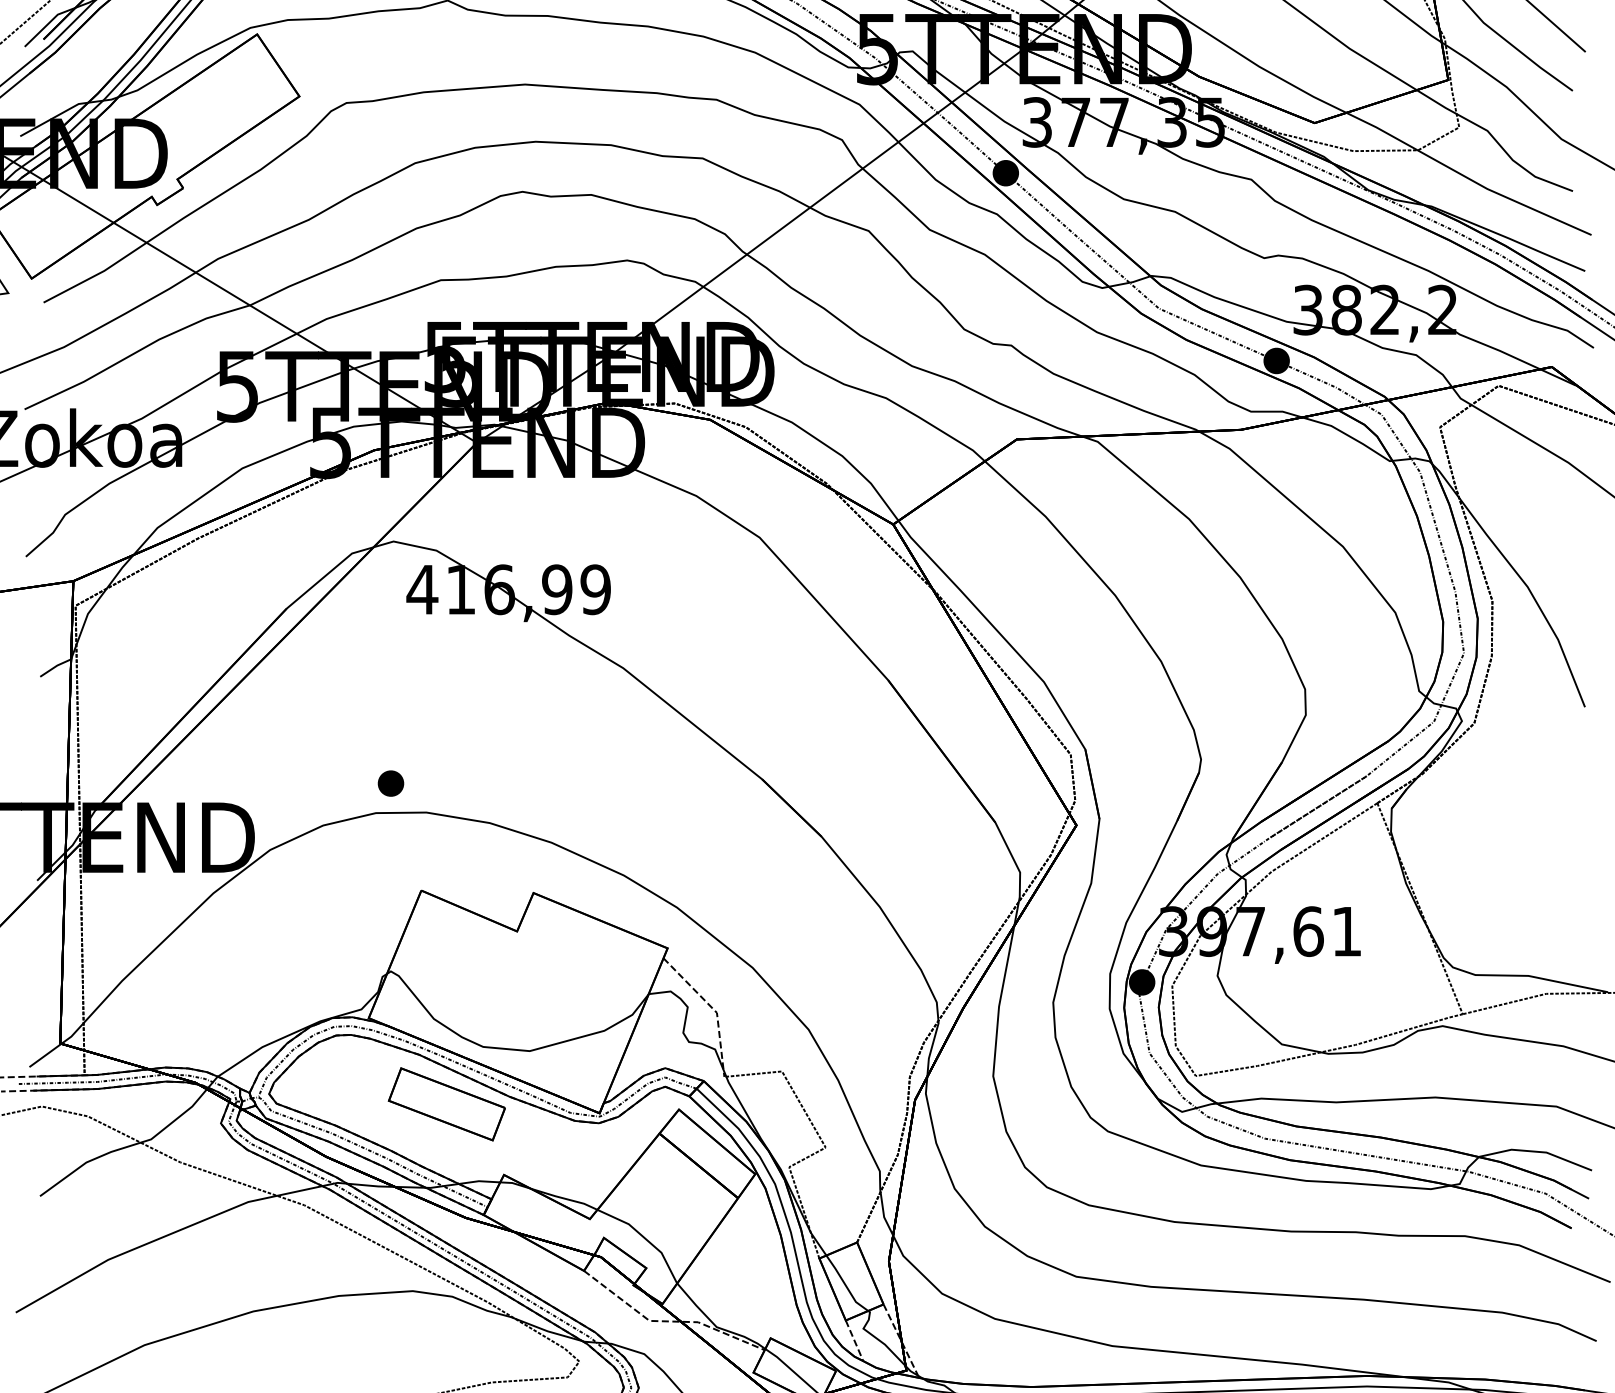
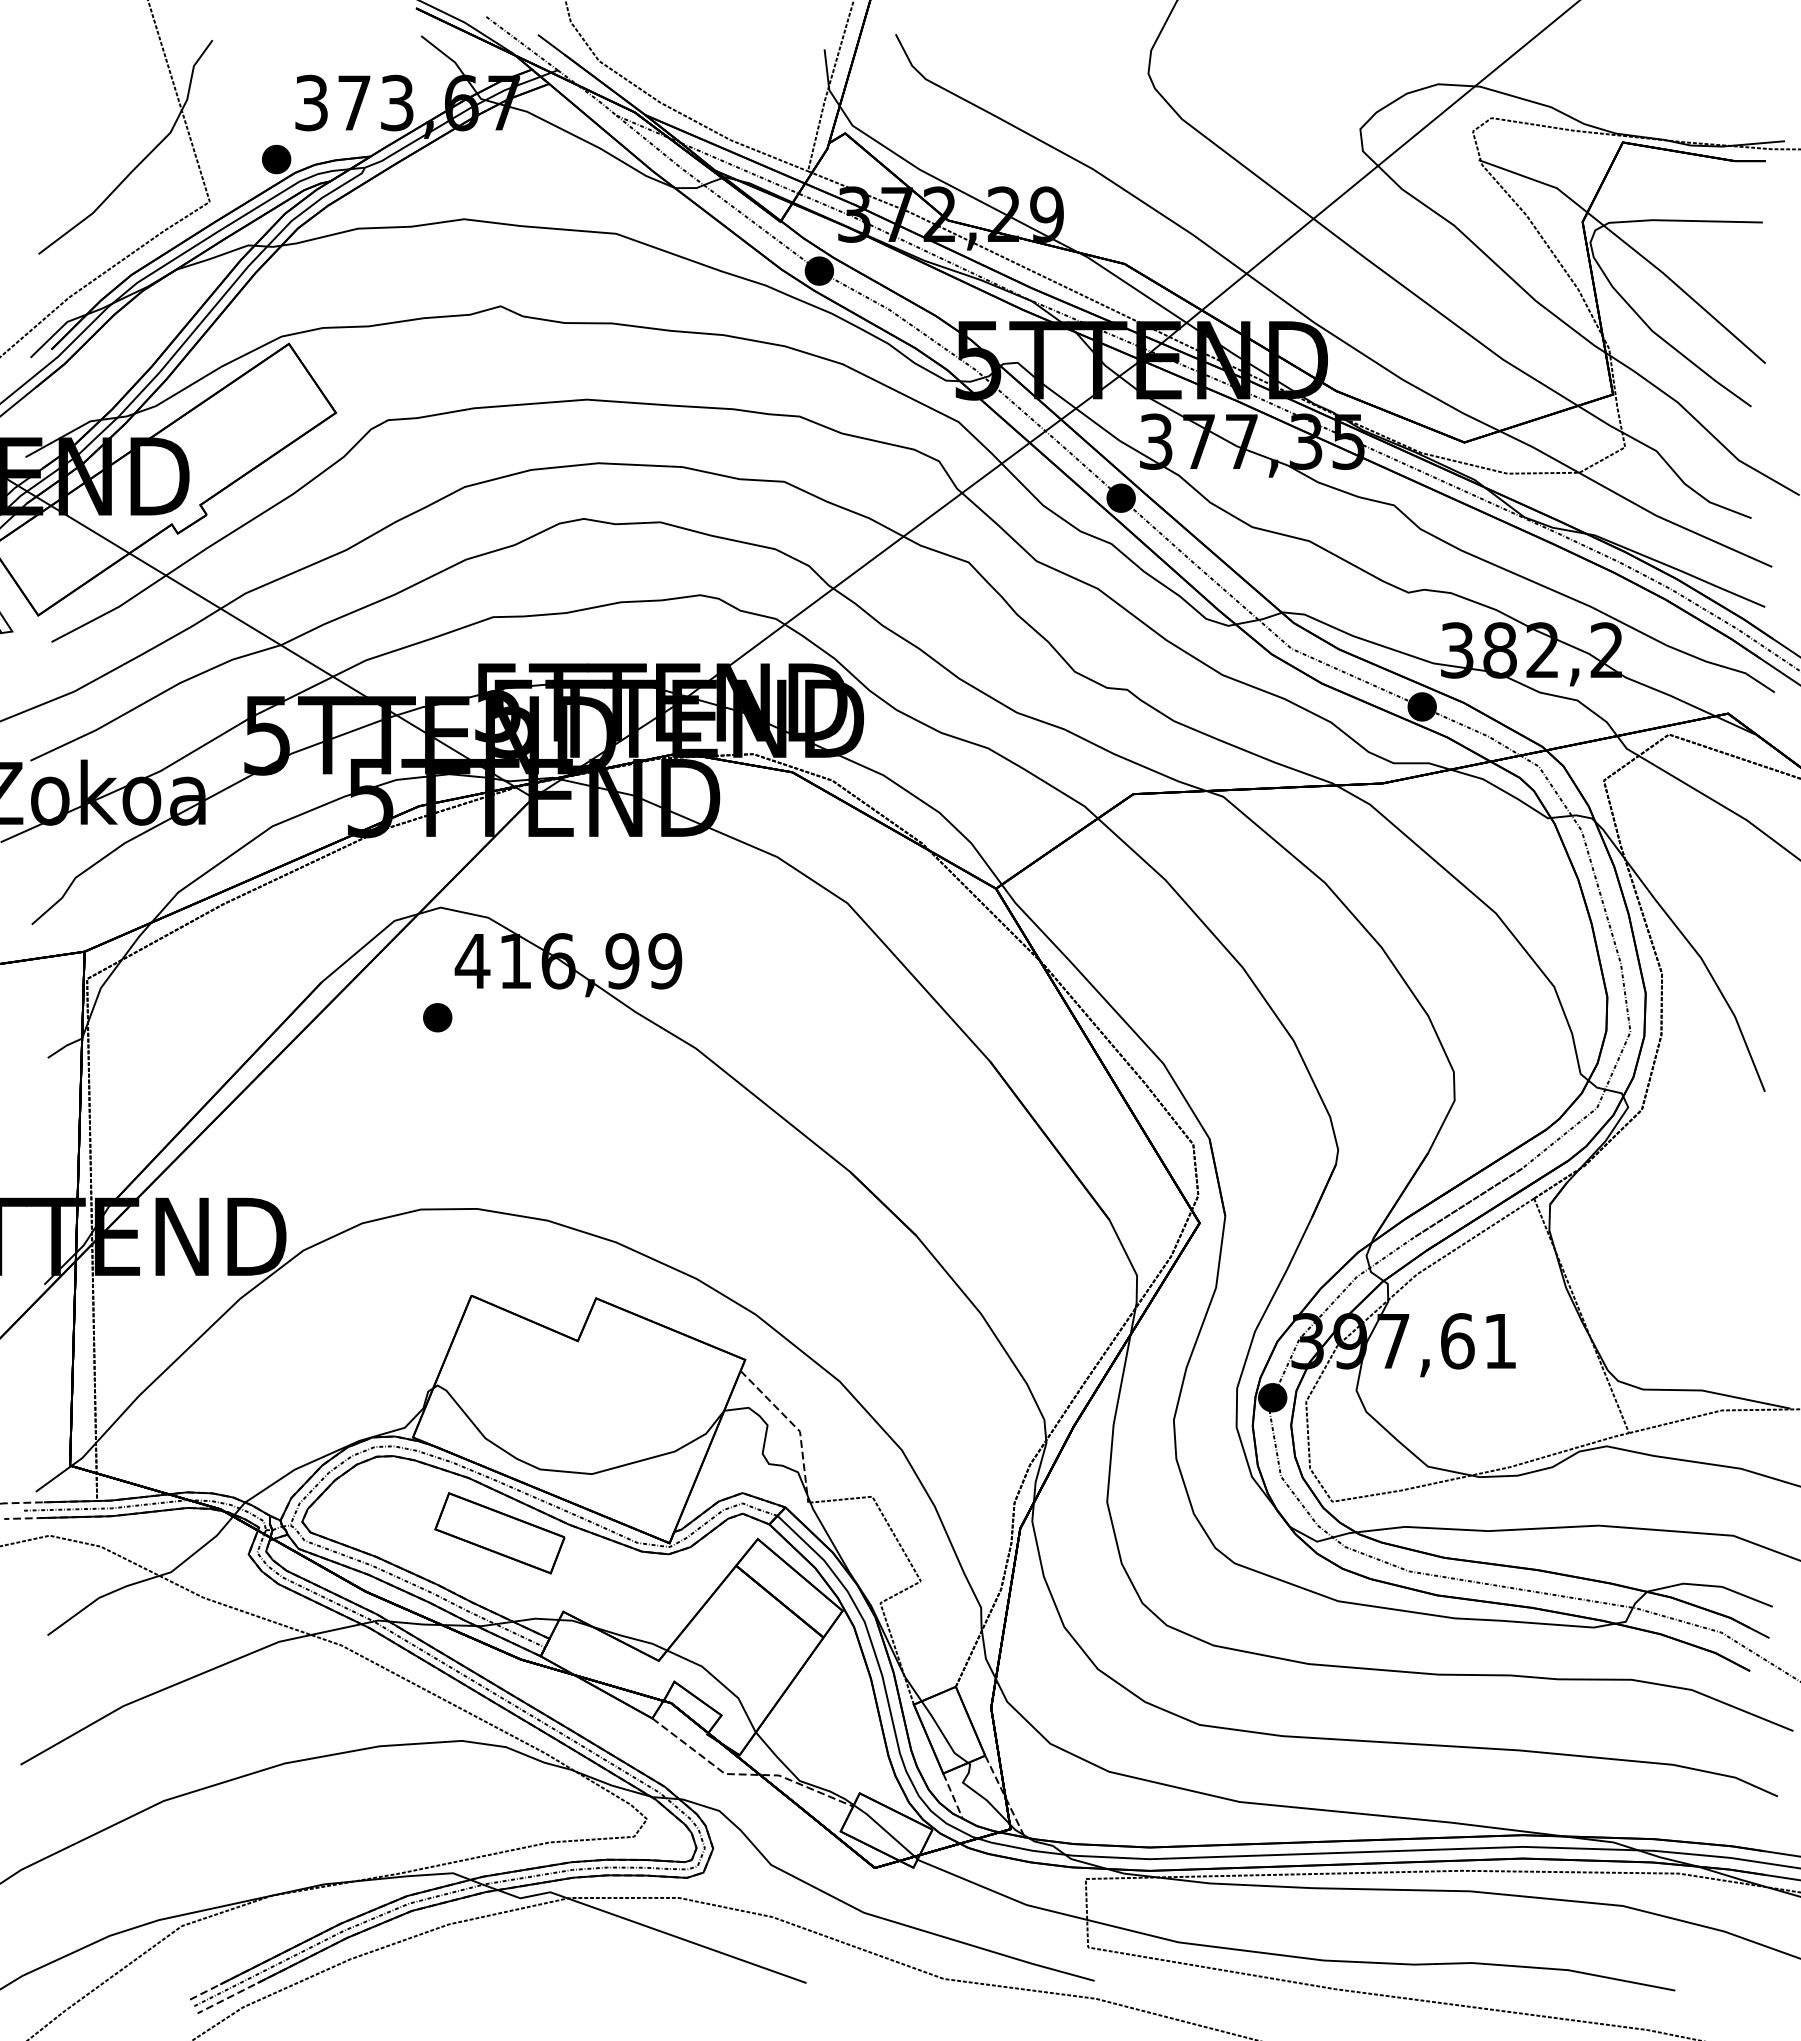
part: (390, 783) -> (437, 1017), moved

